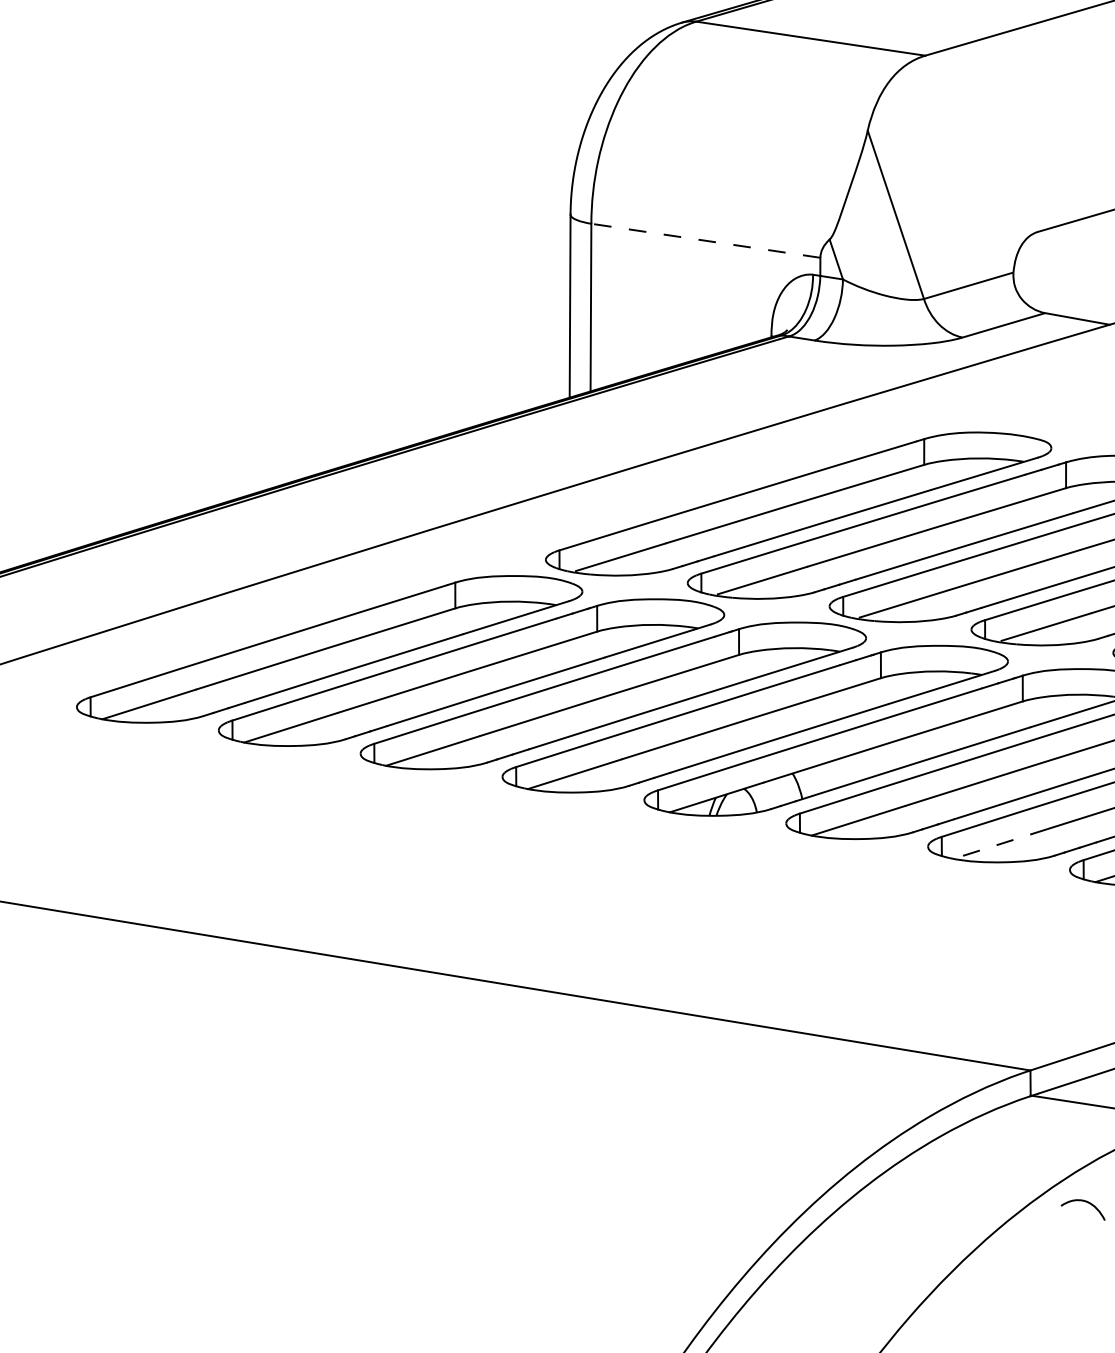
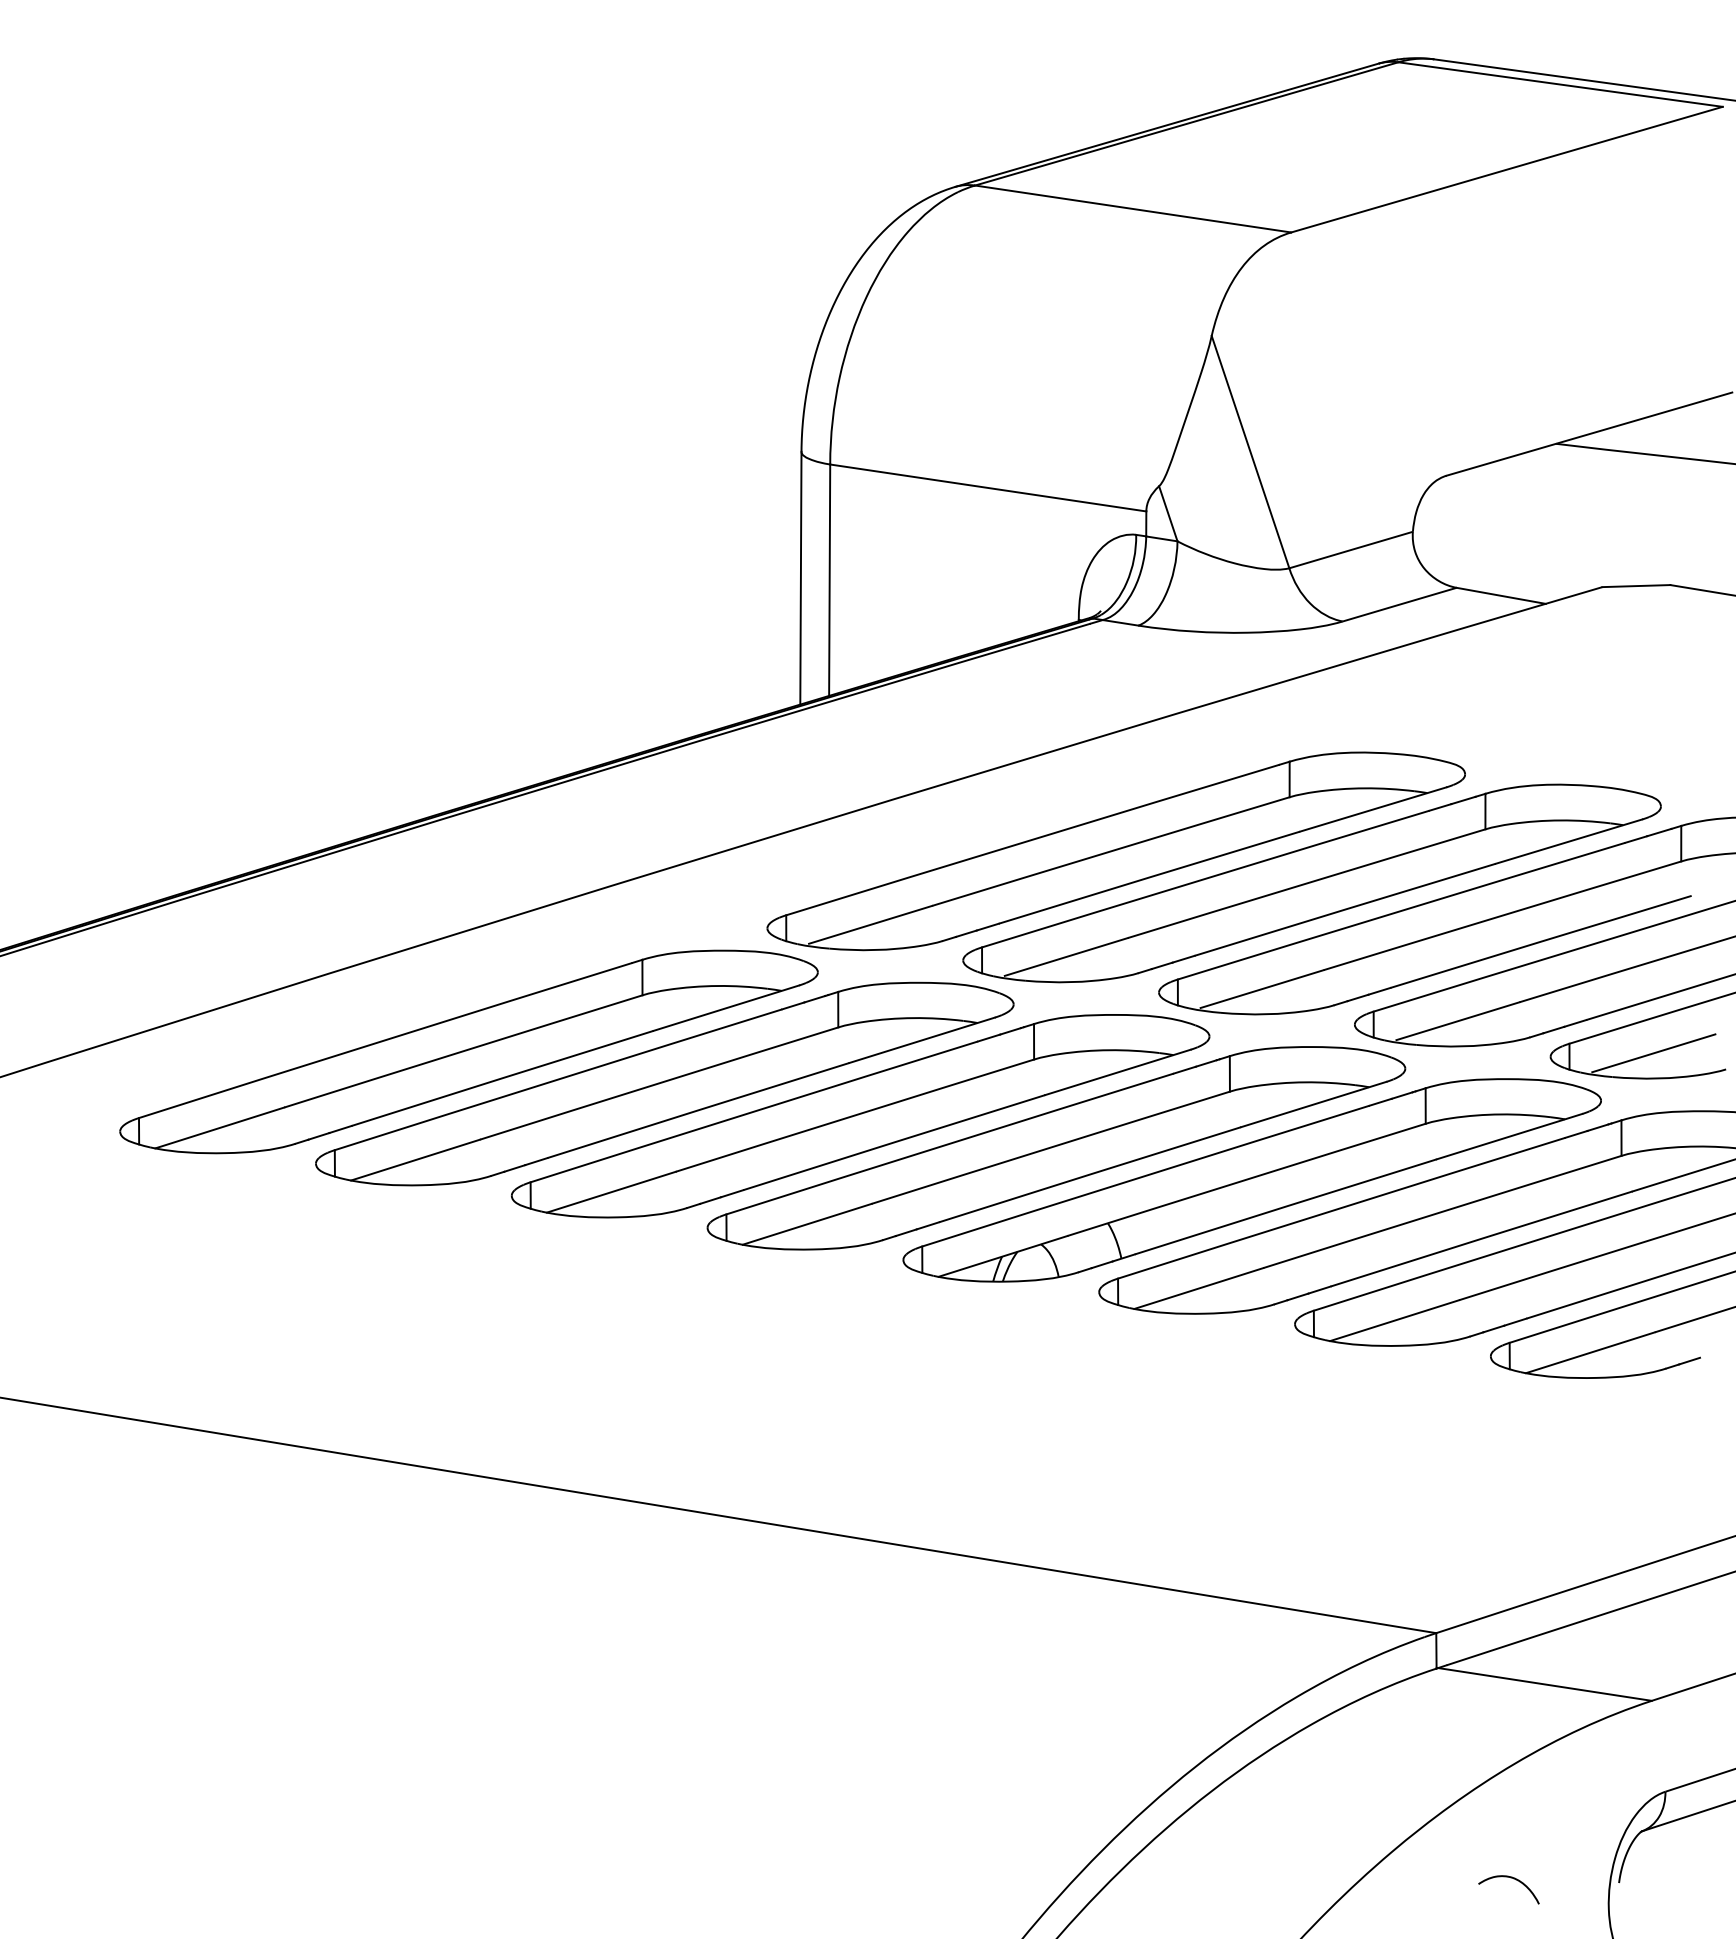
line: (706, 240) -> (988, 487), dashed -> solid
line: (1000, 843) -> (1394, 1320), dashed -> solid
curve: (1084, 1201) -> (1510, 1878), moved

